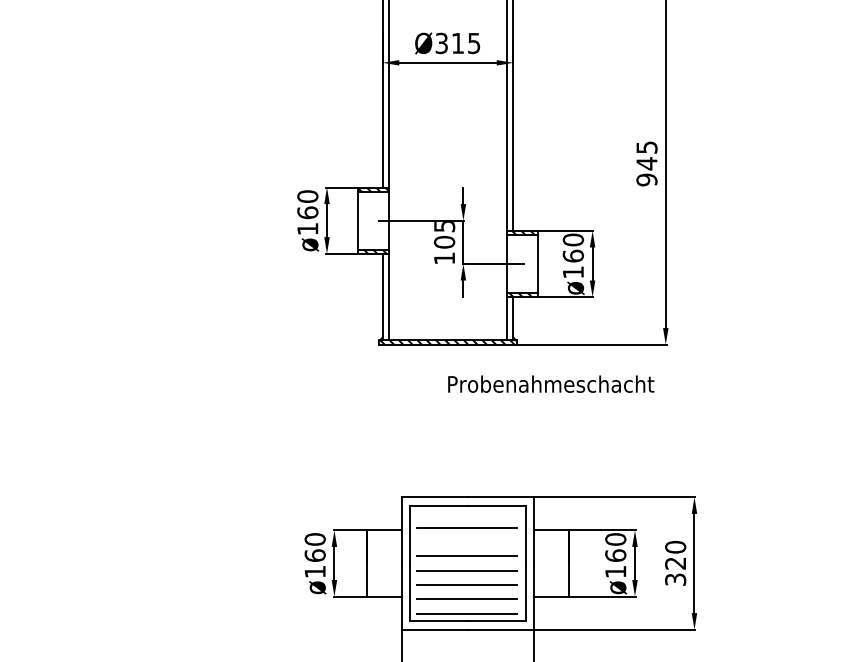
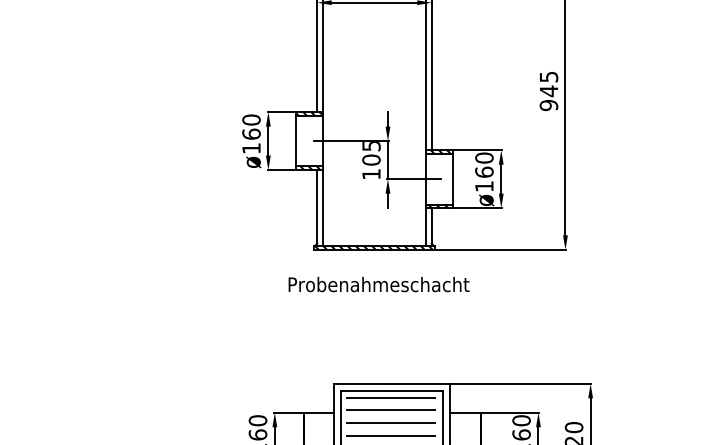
text: (551, 383) -> (379, 283), moved
line: (466, 513) -> (390, 397), added
line: (466, 541) -> (390, 422), added

